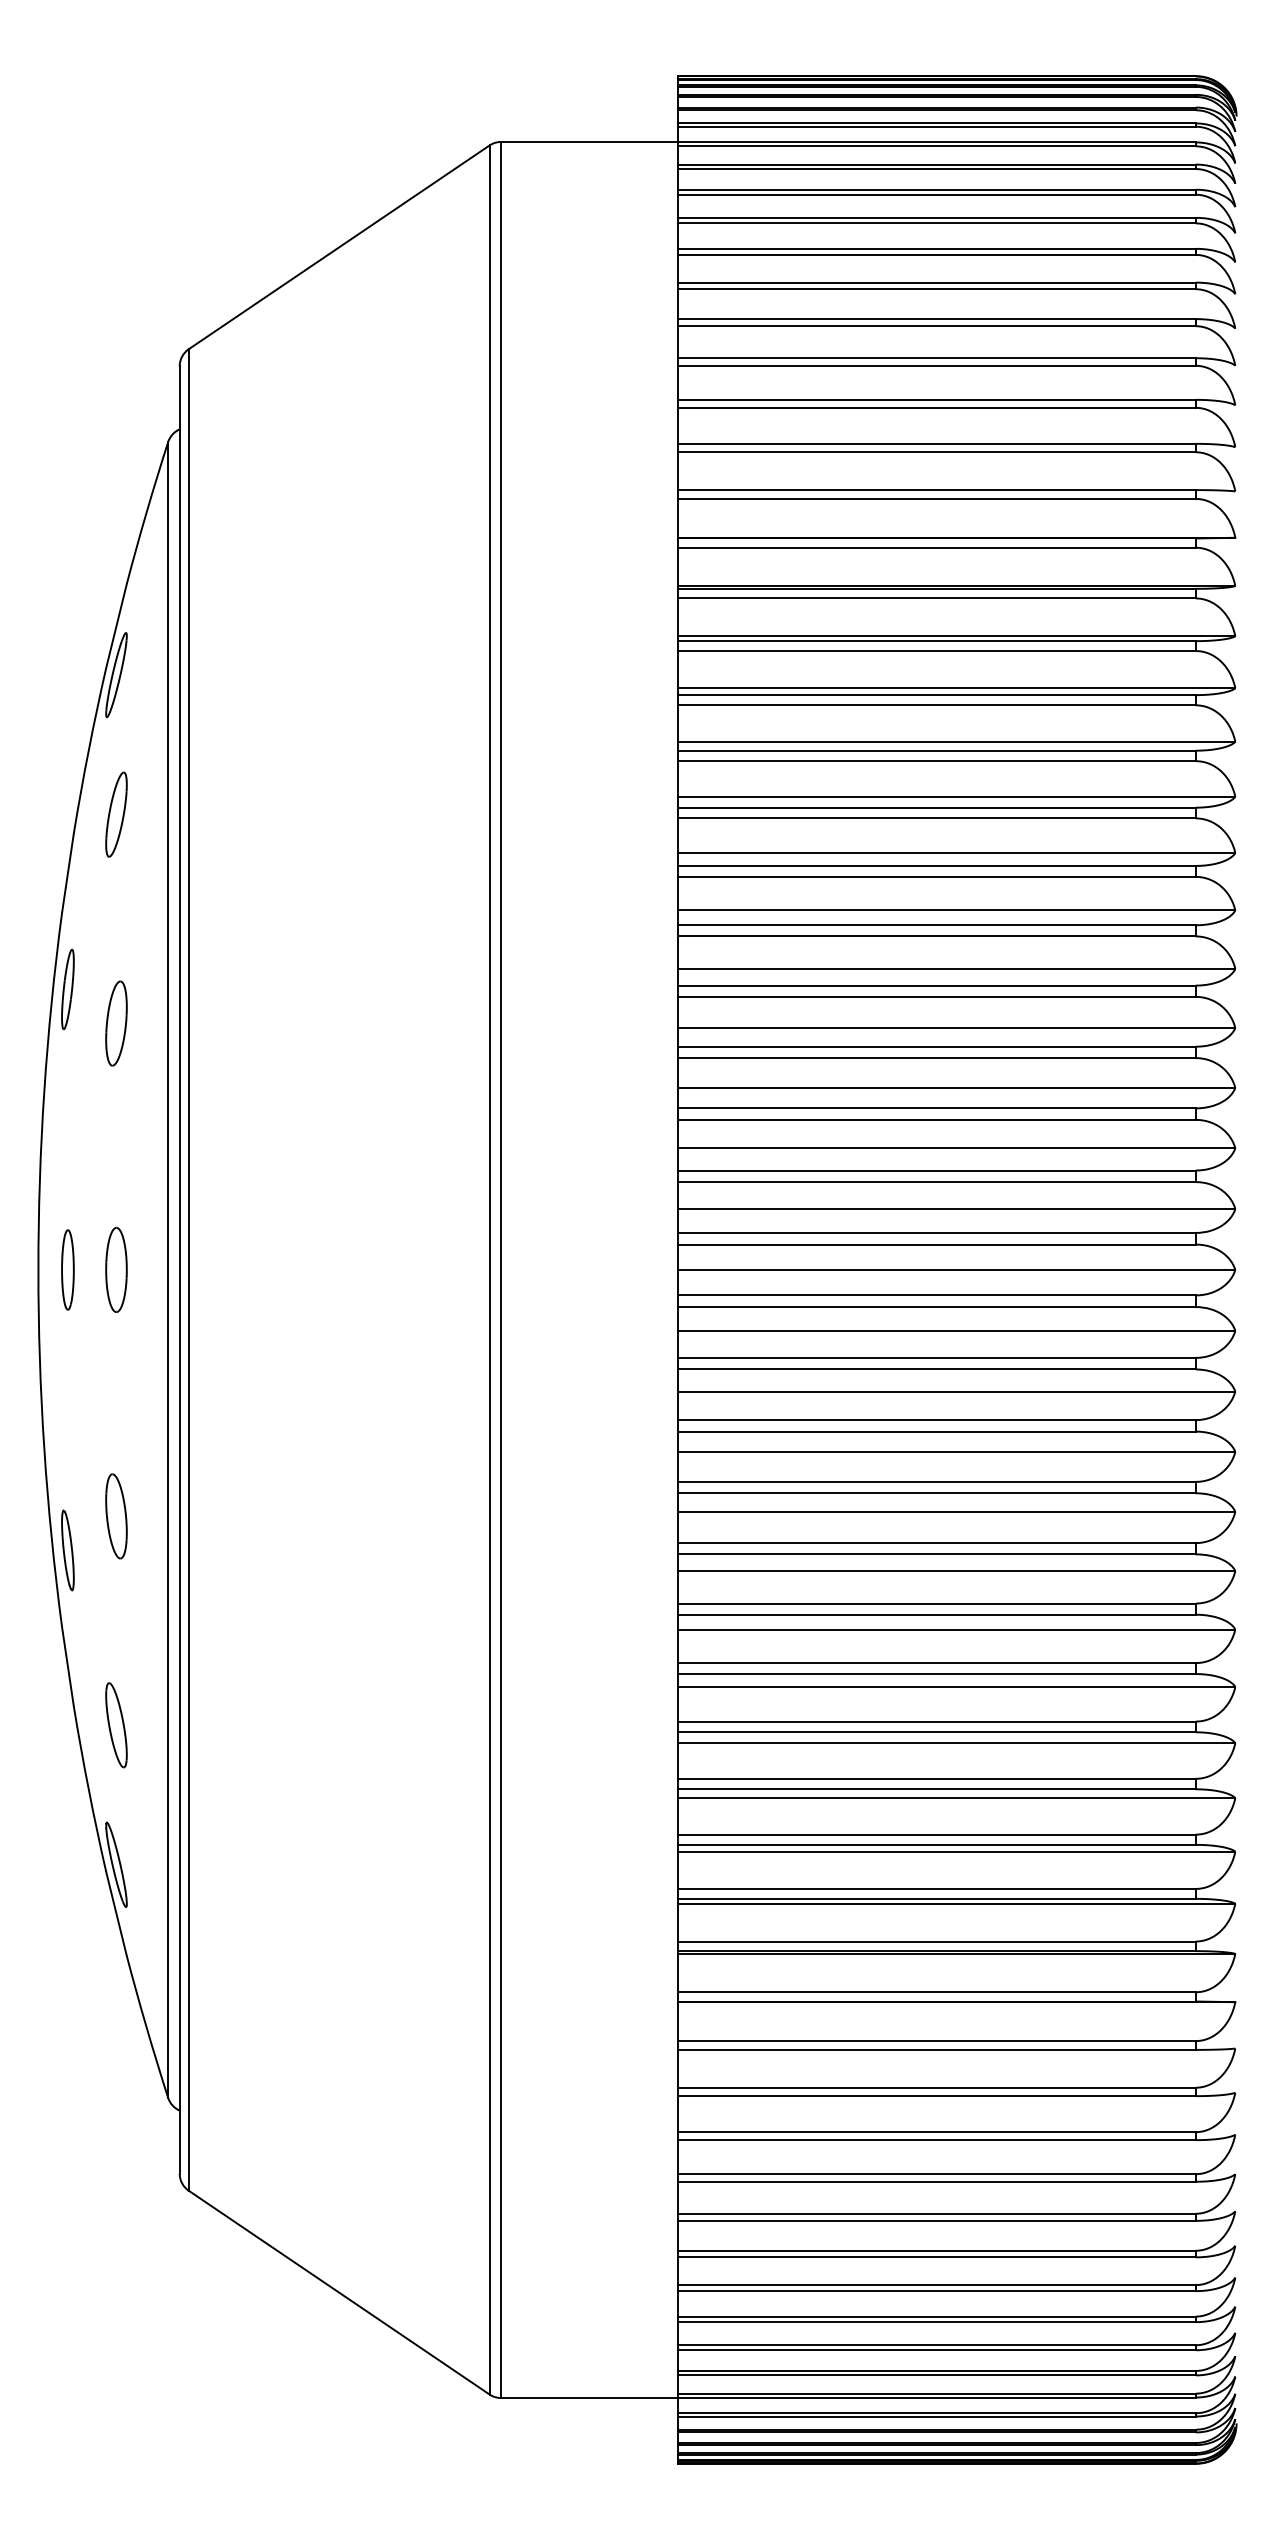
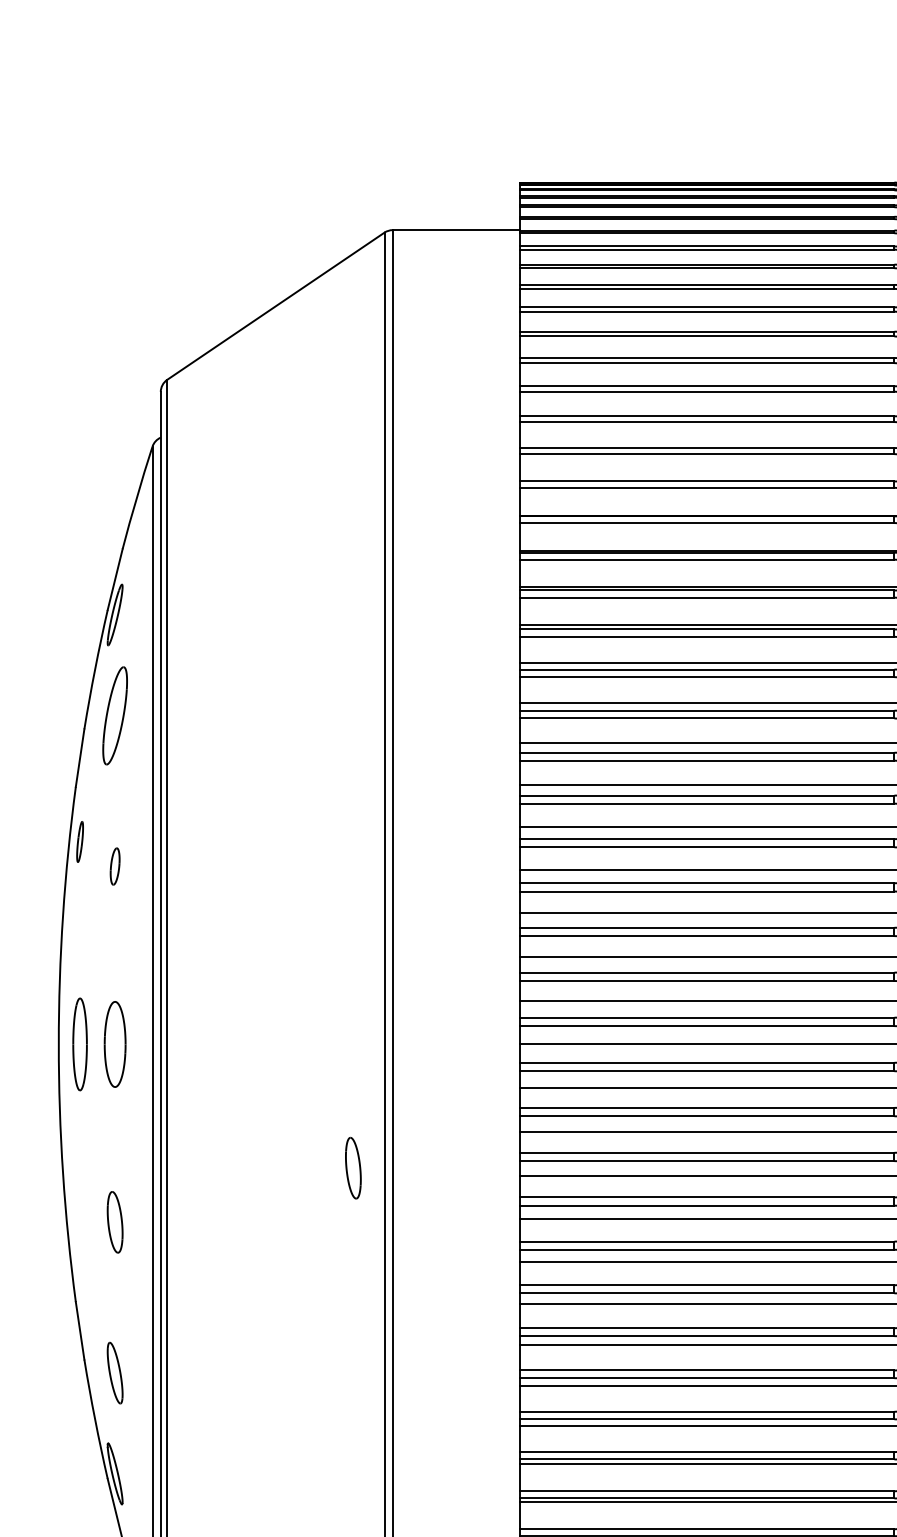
part: (116, 814) -> (115, 715), size x1.6
part: (67, 989) -> (79, 841), size x0.7
part: (116, 1023) -> (115, 866), size x0.6
part: (67, 1269) -> (79, 1044), size x1.6
part: (116, 1269) -> (115, 1044), size x1.4
part: (446, 1441) -> (353, 1168), added
part: (67, 1550) -> (79, 1246), removed

